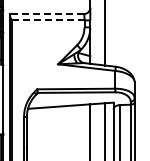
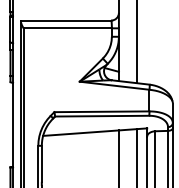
line: (47, 14) -> (66, 21), dashed -> solid
line: (47, 20) -> (66, 28), dashed -> solid

